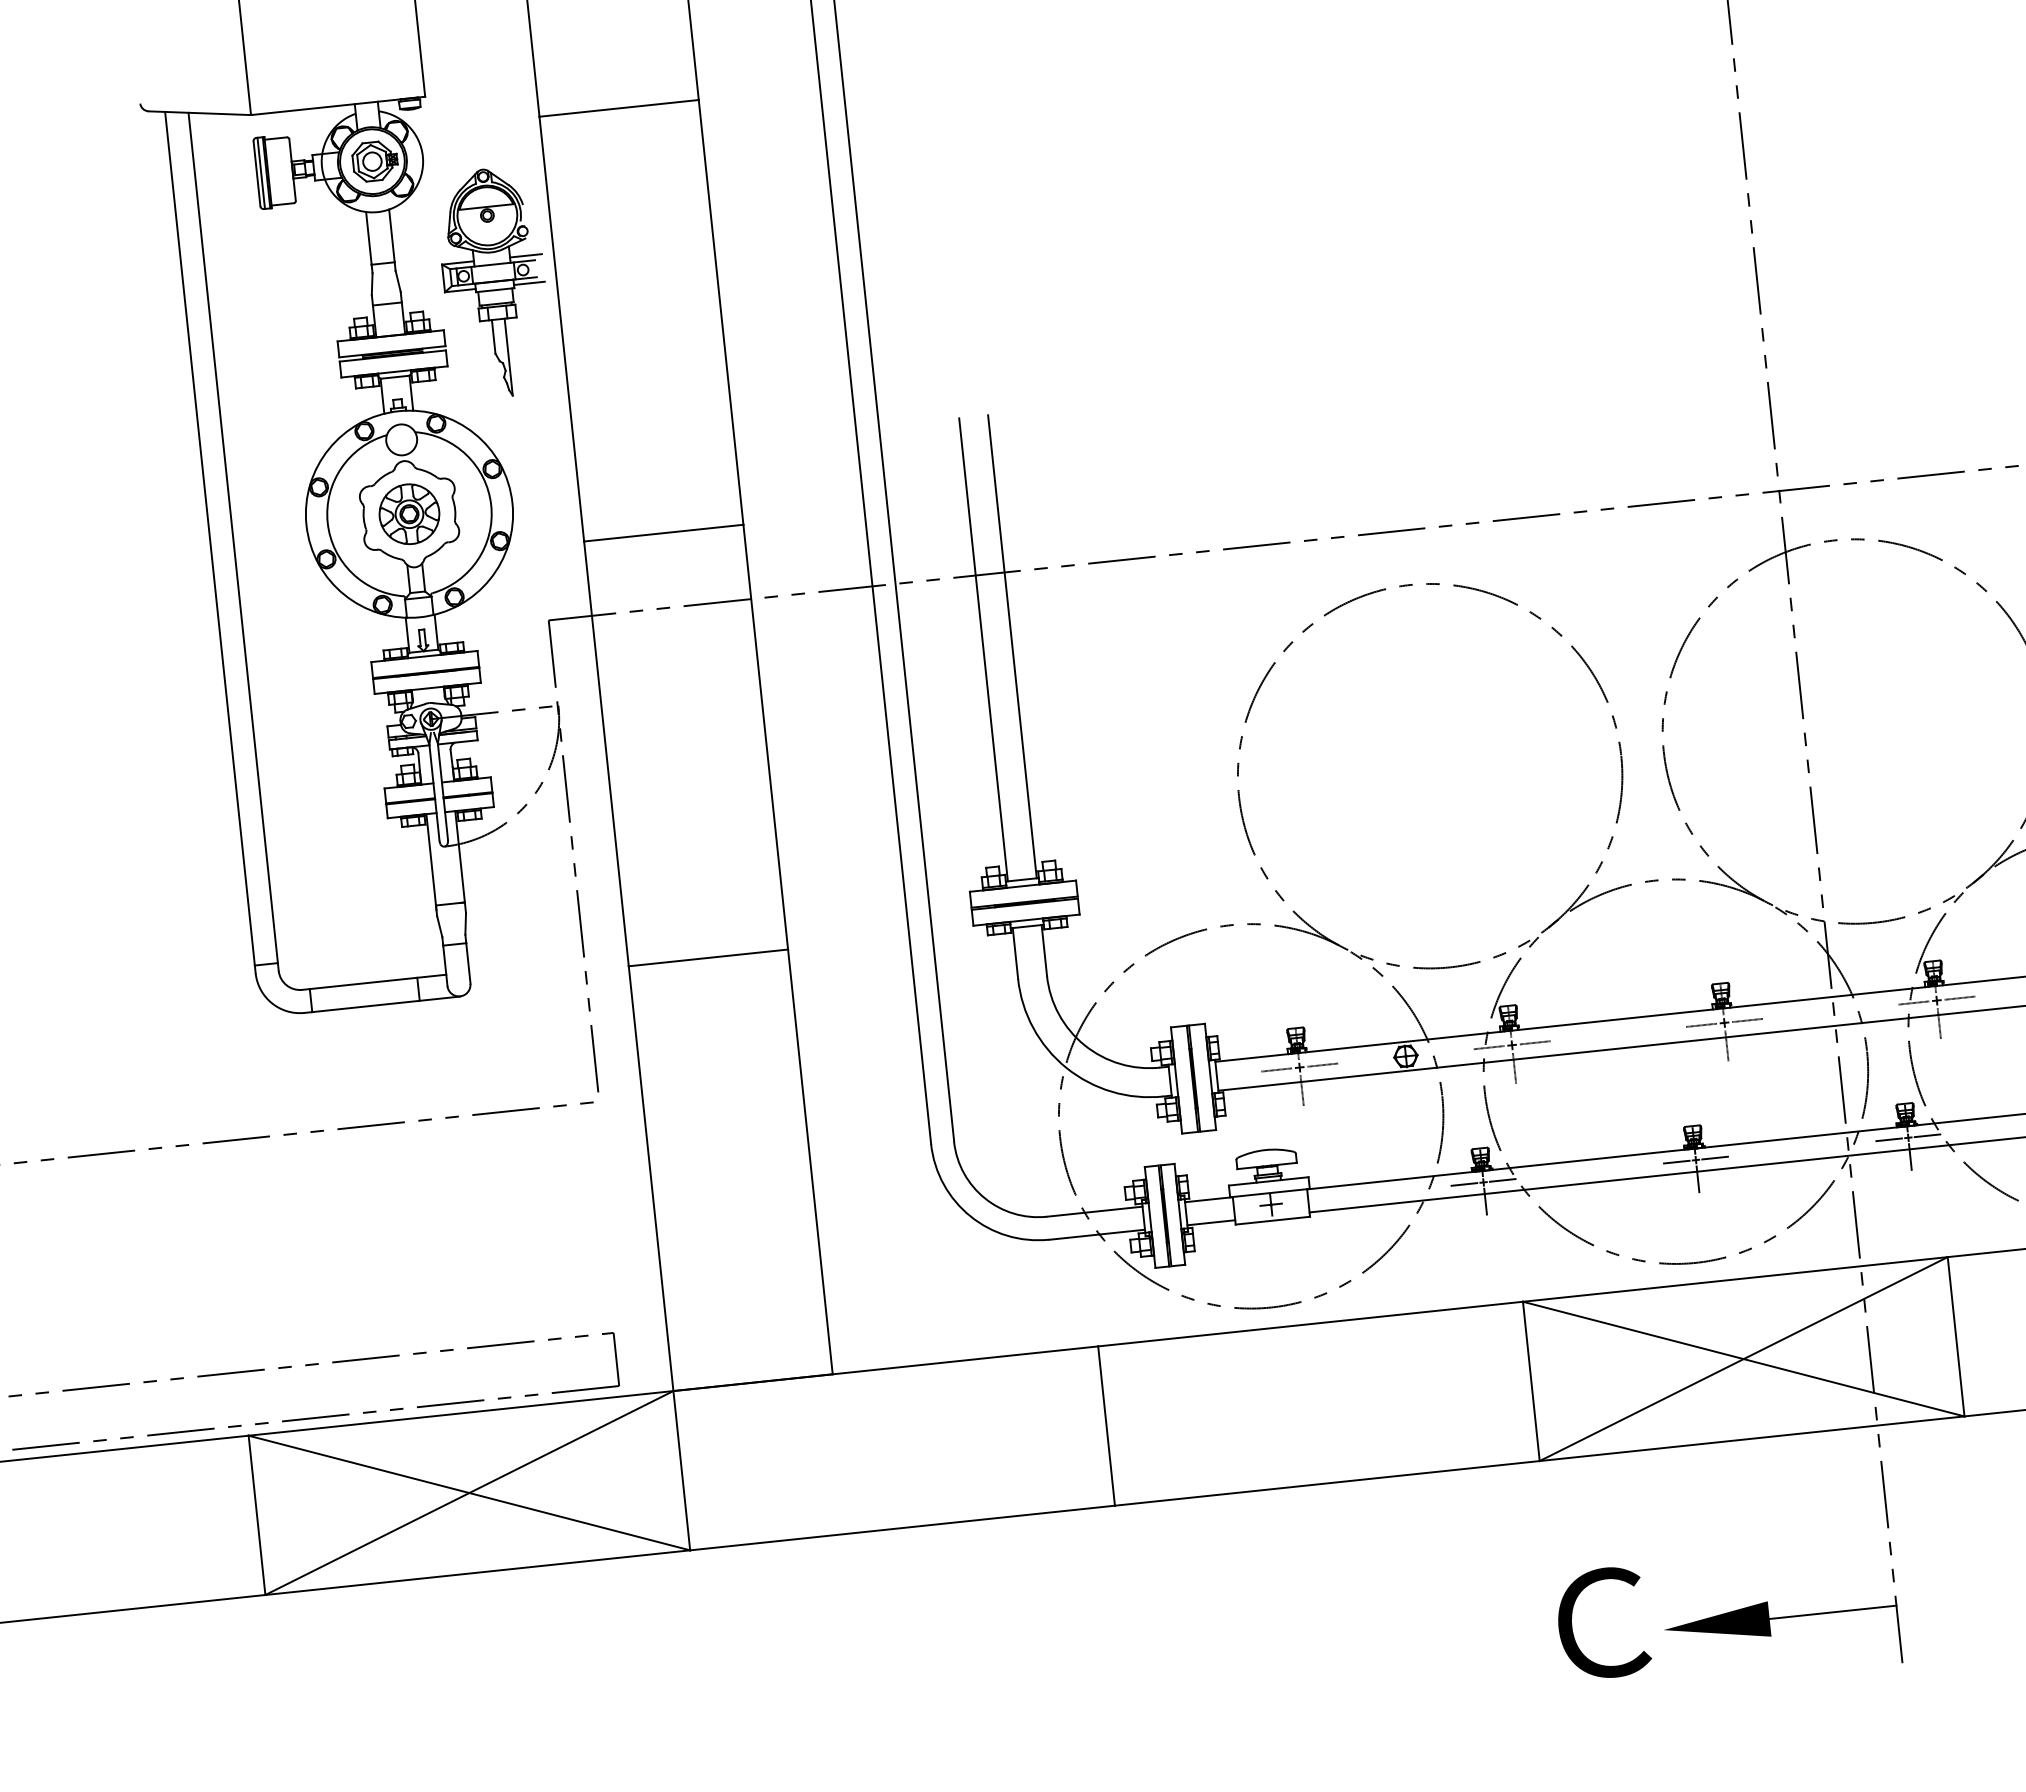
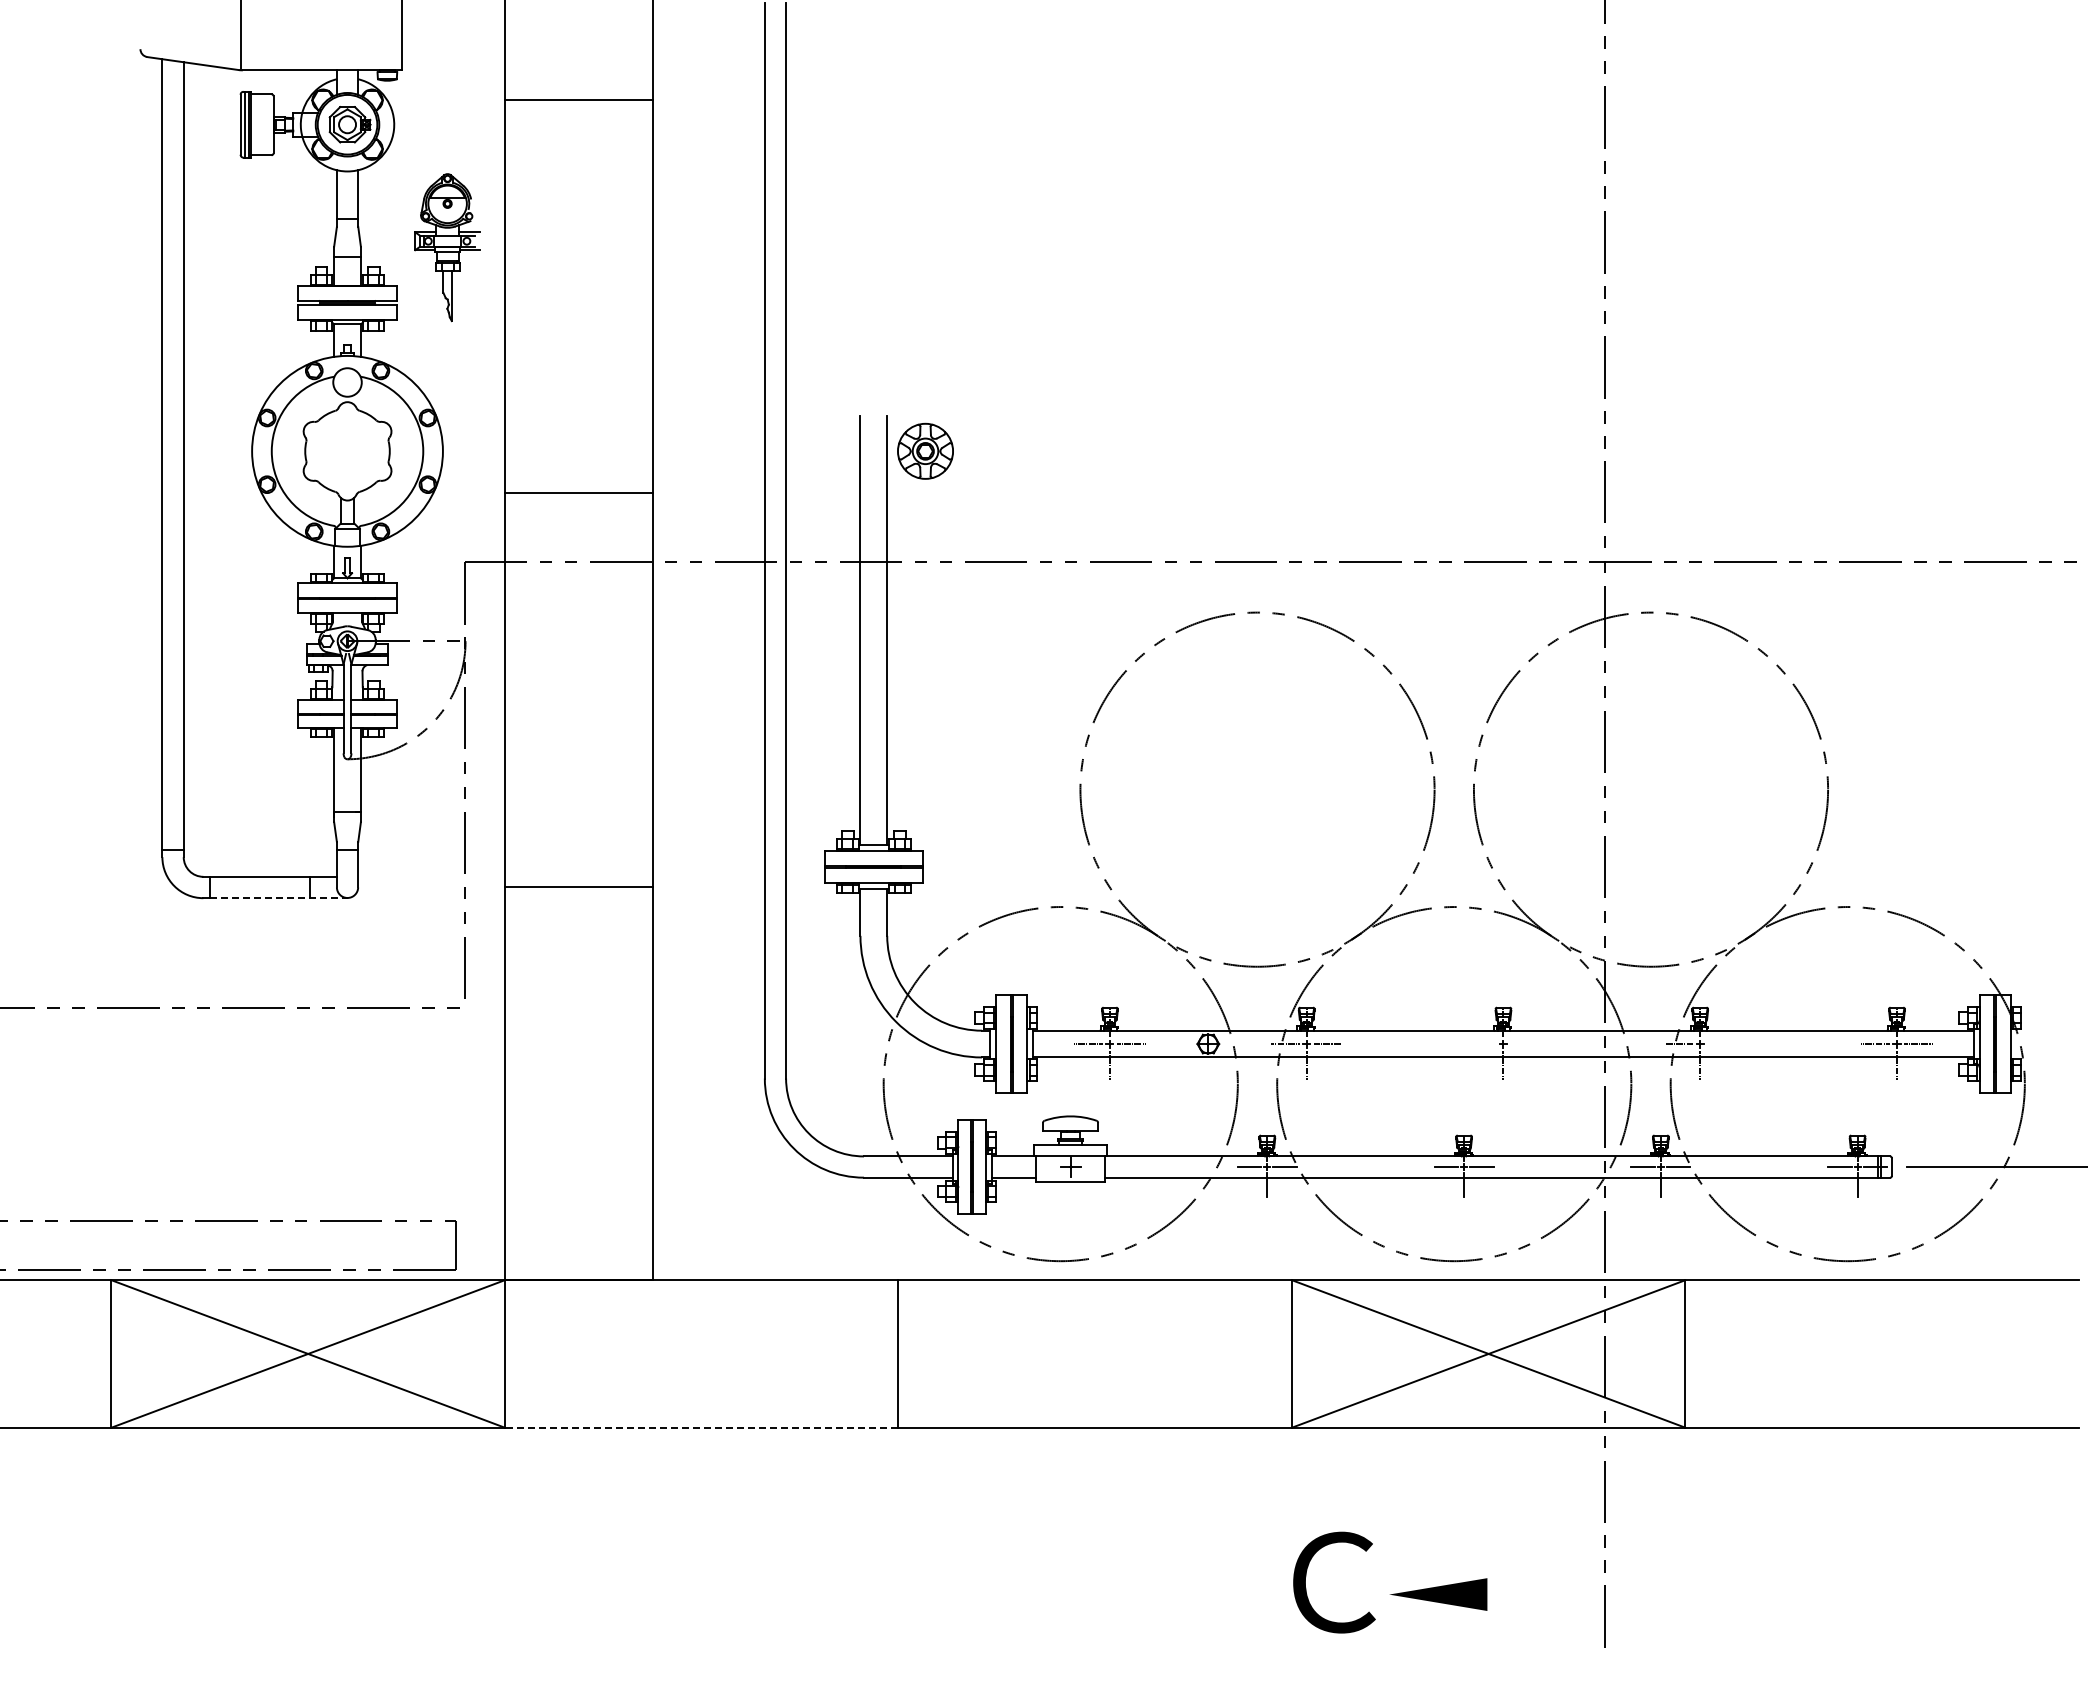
part: (494, 282) -> (447, 247), size x0.7
part: (409, 513) -> (925, 450), moved
line: (1959, 998) -> (1721, 1044), removed
line: (386, 1004) -> (279, 898), solid -> dashed
line: (1747, 1020) -> (1524, 1044), removed
line: (1700, 1025) -> (1481, 1044), removed
line: (902, 1527) -> (701, 1427), solid -> dashed
line: (1832, 1612) -> (1545, 1594), removed

